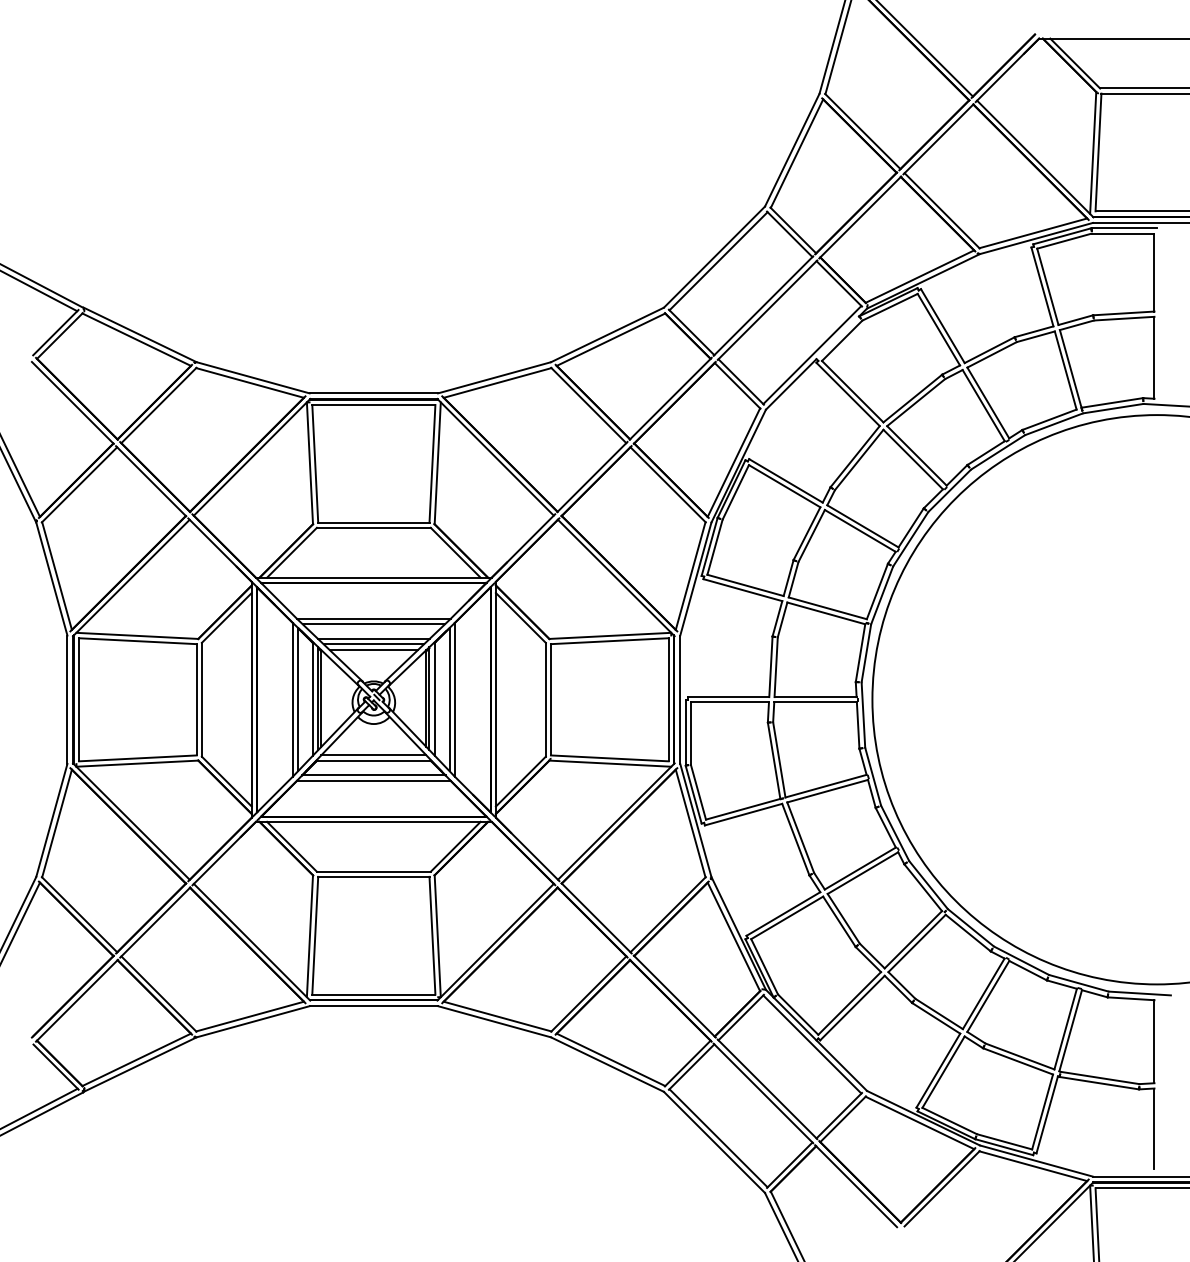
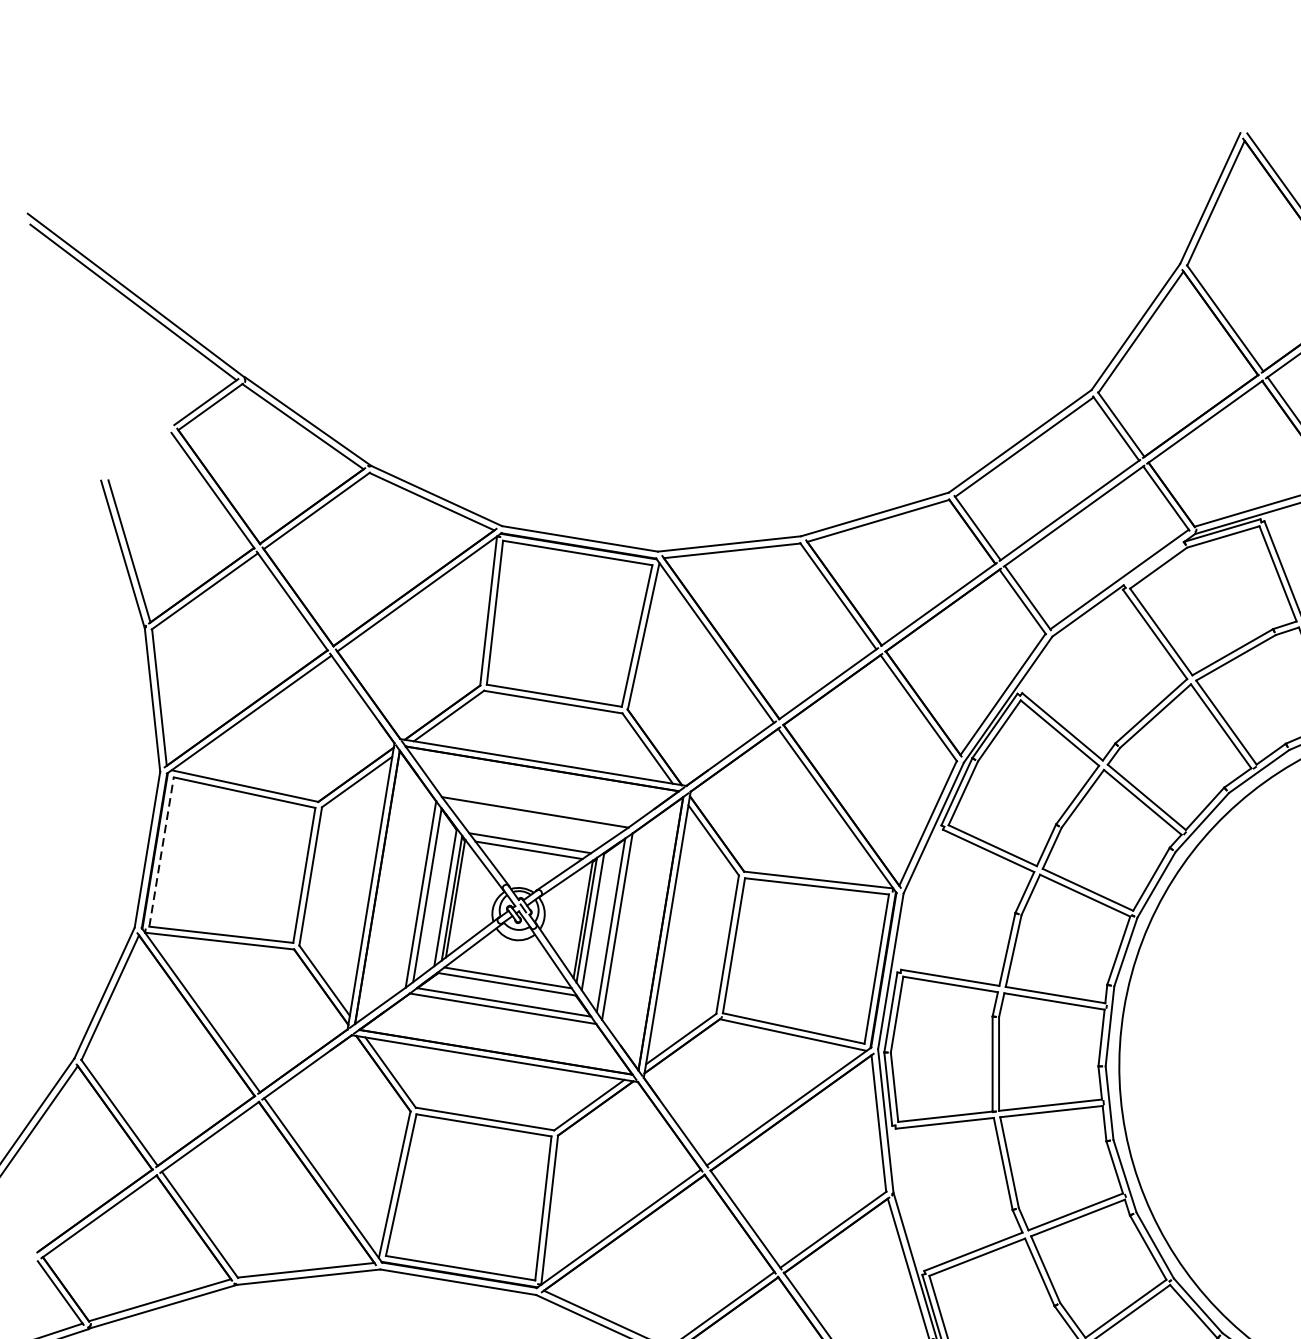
line: (373, 624) -> (533, 819), removed
line: (373, 639) -> (530, 837), removed
line: (79, 699) -> (162, 851), solid -> dashed

